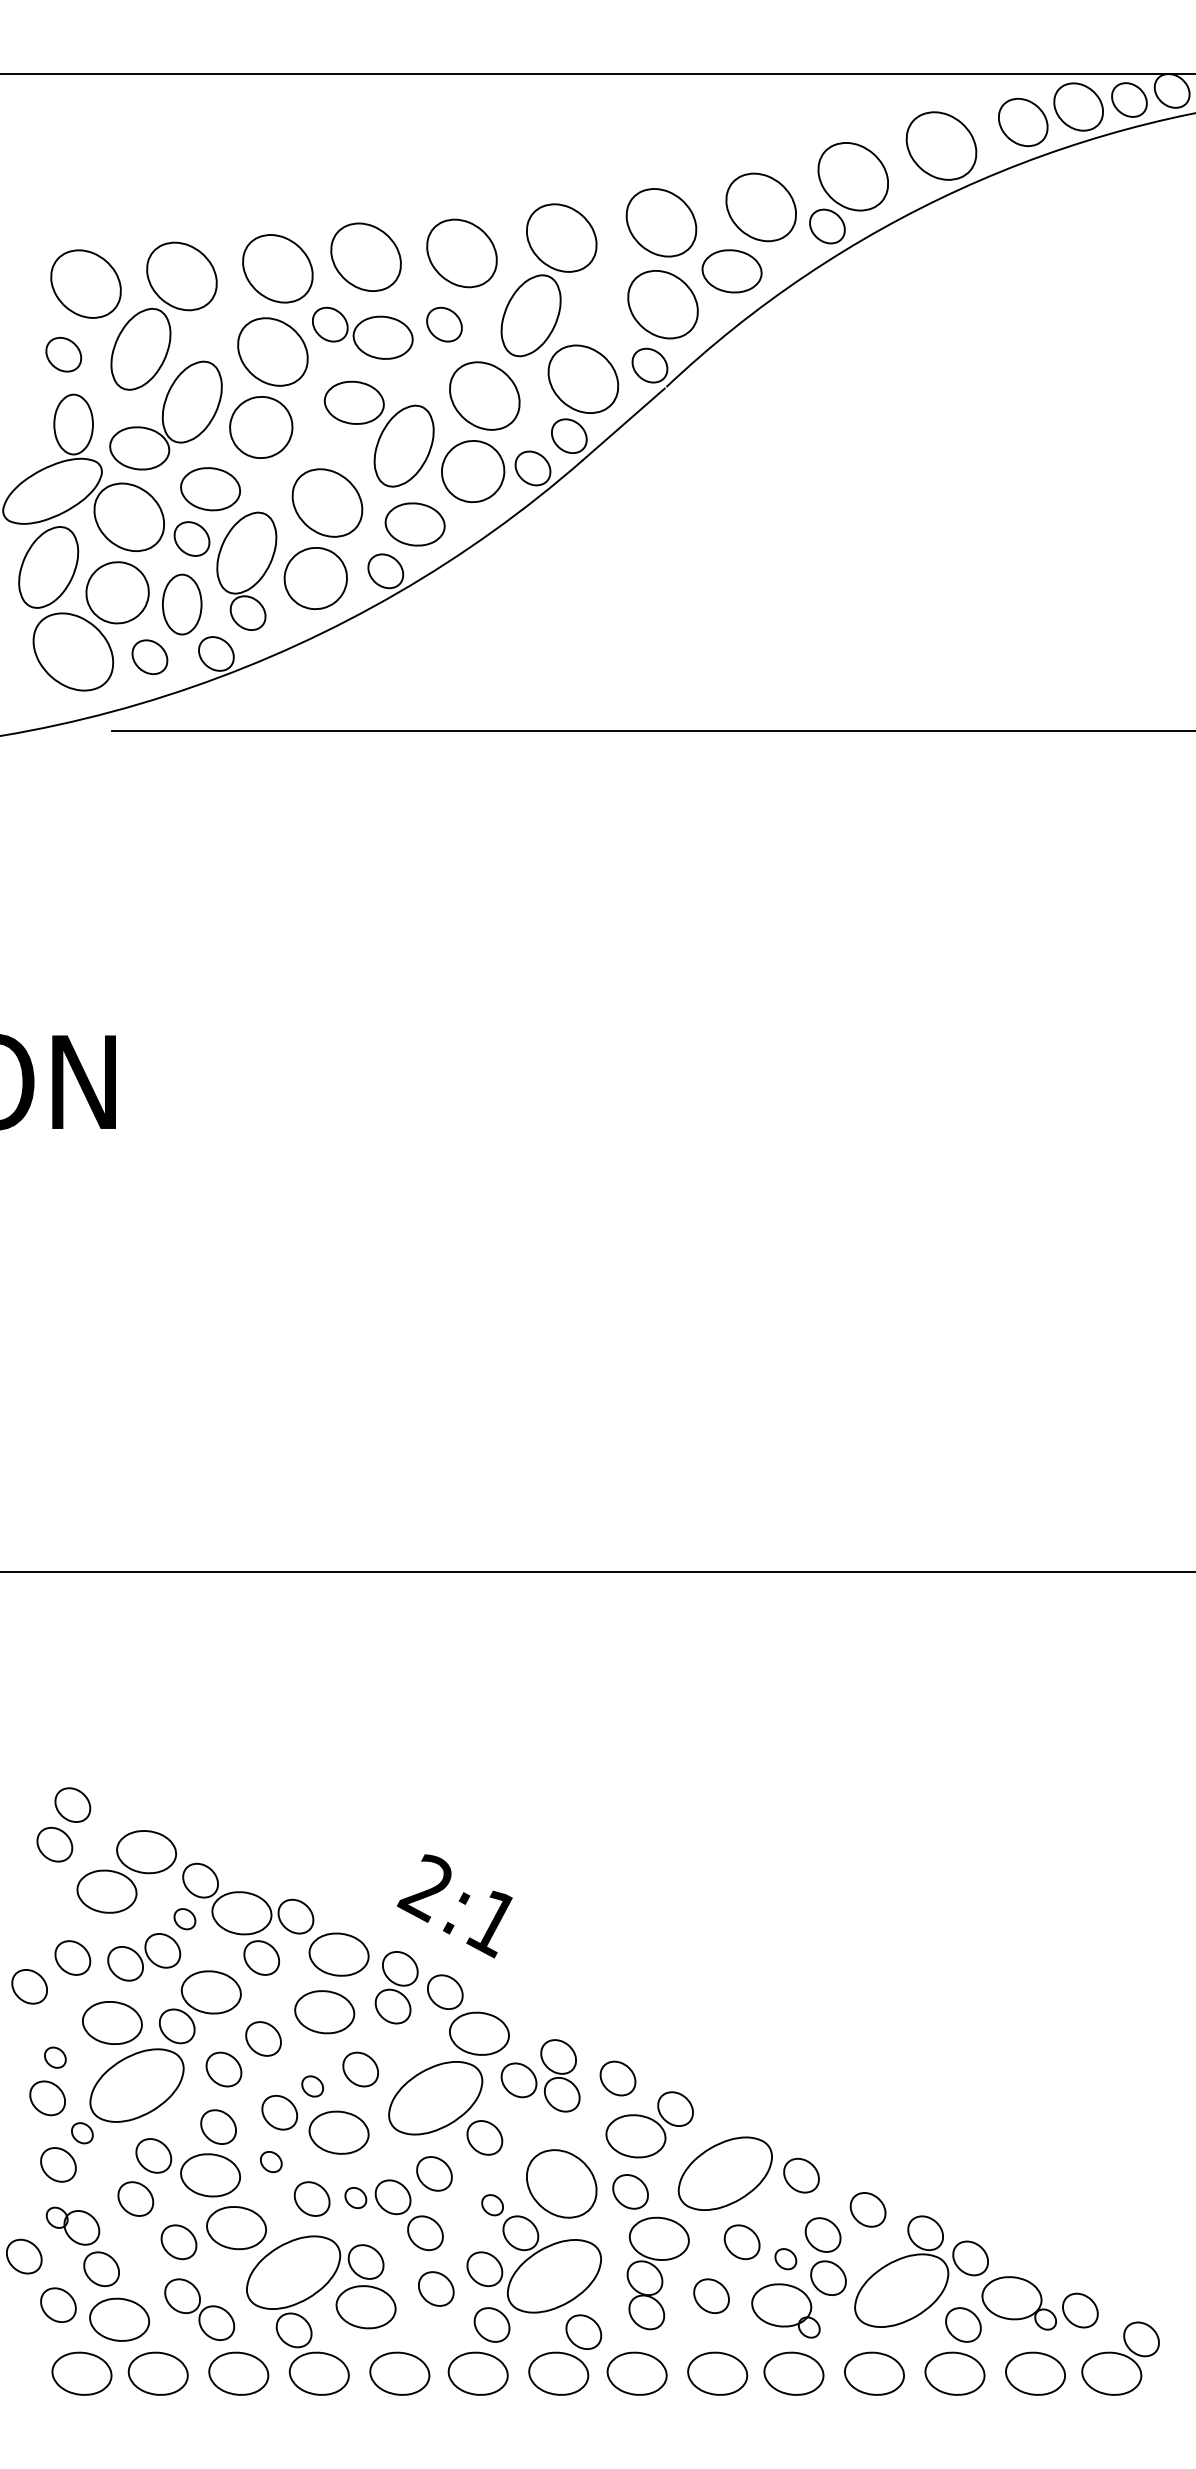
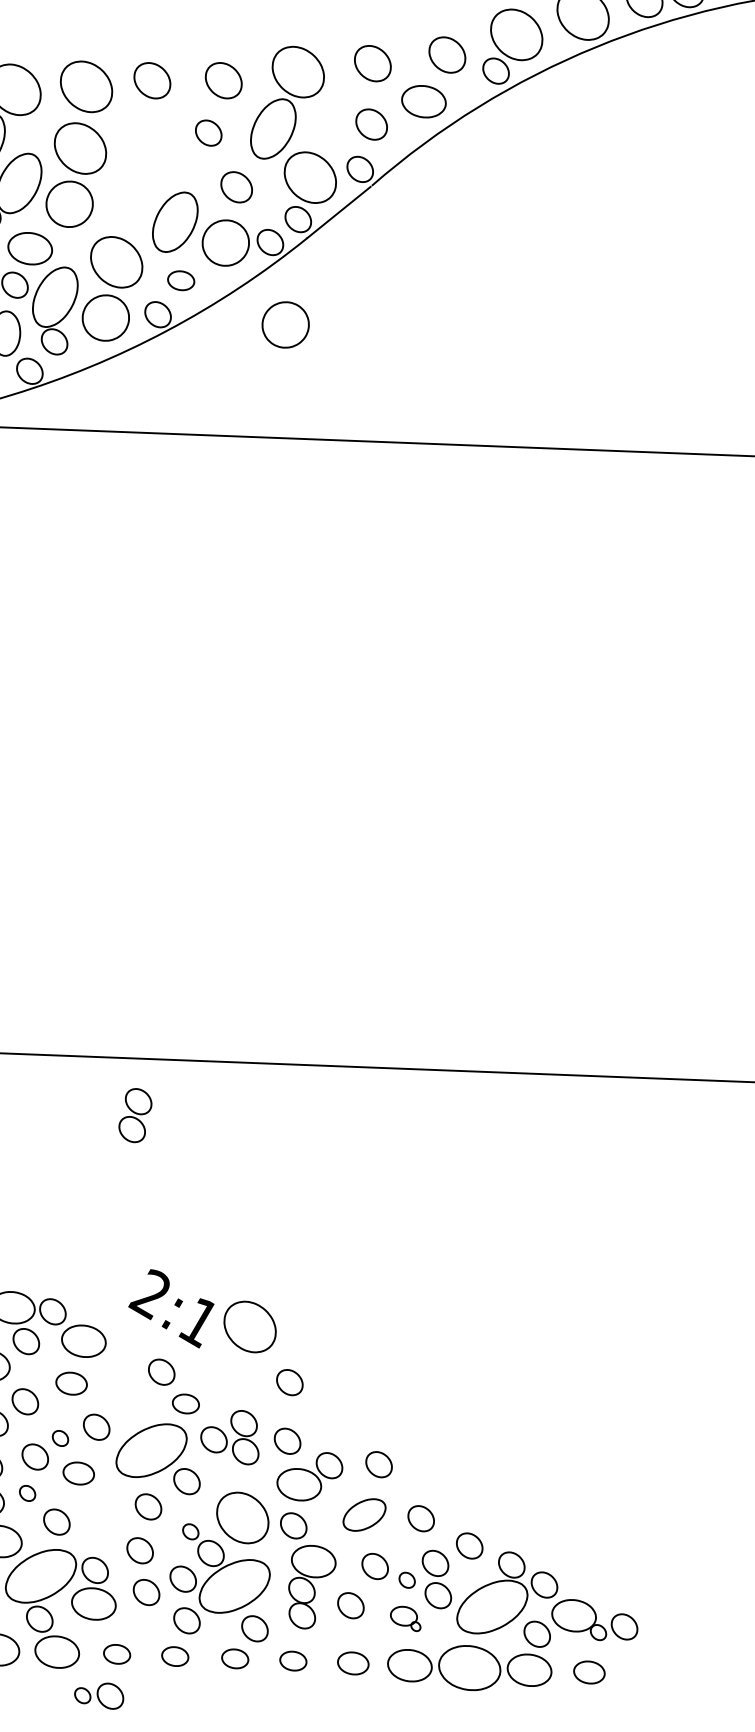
part: (760, 207) -> (446, 55), size x0.7
part: (661, 222) -> (372, 63), size x0.7
part: (461, 253) -> (223, 80), size x0.7
part: (365, 256) -> (151, 80), size x0.7
part: (662, 304) -> (371, 124), size x0.6
part: (362, 332) -> (147, 136), removed
part: (484, 395) -> (236, 186), size x0.6
part: (353, 402) -> (138, 188), removed
part: (414, 524) -> (180, 280), size x0.6
part: (557, 578) -> (285, 324), added
part: (561, 1926) -> (249, 1326), added
part: (396, 1987) -> (135, 1115), moved
part: (617, 1999) -> (289, 1382), added
part: (324, 2012) -> (71, 1383), size x0.7
part: (479, 2033) -> (185, 1403), size x0.6
part: (741, 2104) -> (378, 1464), added
part: (338, 2132) -> (78, 1473), size x0.7
part: (724, 2173) -> (364, 1514), size x0.6
part: (377, 2197) -> (98, 1695), moved
part: (785, 2310) -> (405, 1618), size x0.6
part: (1120, 2358) -> (652, 1663), removed
part: (399, 2373) -> (116, 1654), size x0.6
part: (477, 2373) -> (174, 1656), size x0.6
part: (558, 2373) -> (234, 1658), size x0.6
part: (636, 2373) -> (292, 1660), size x0.6
part: (717, 2373) -> (353, 1663), size x0.7
part: (874, 2373) -> (469, 1667), size x1.4
part: (1035, 2373) -> (589, 1672), size x0.7

